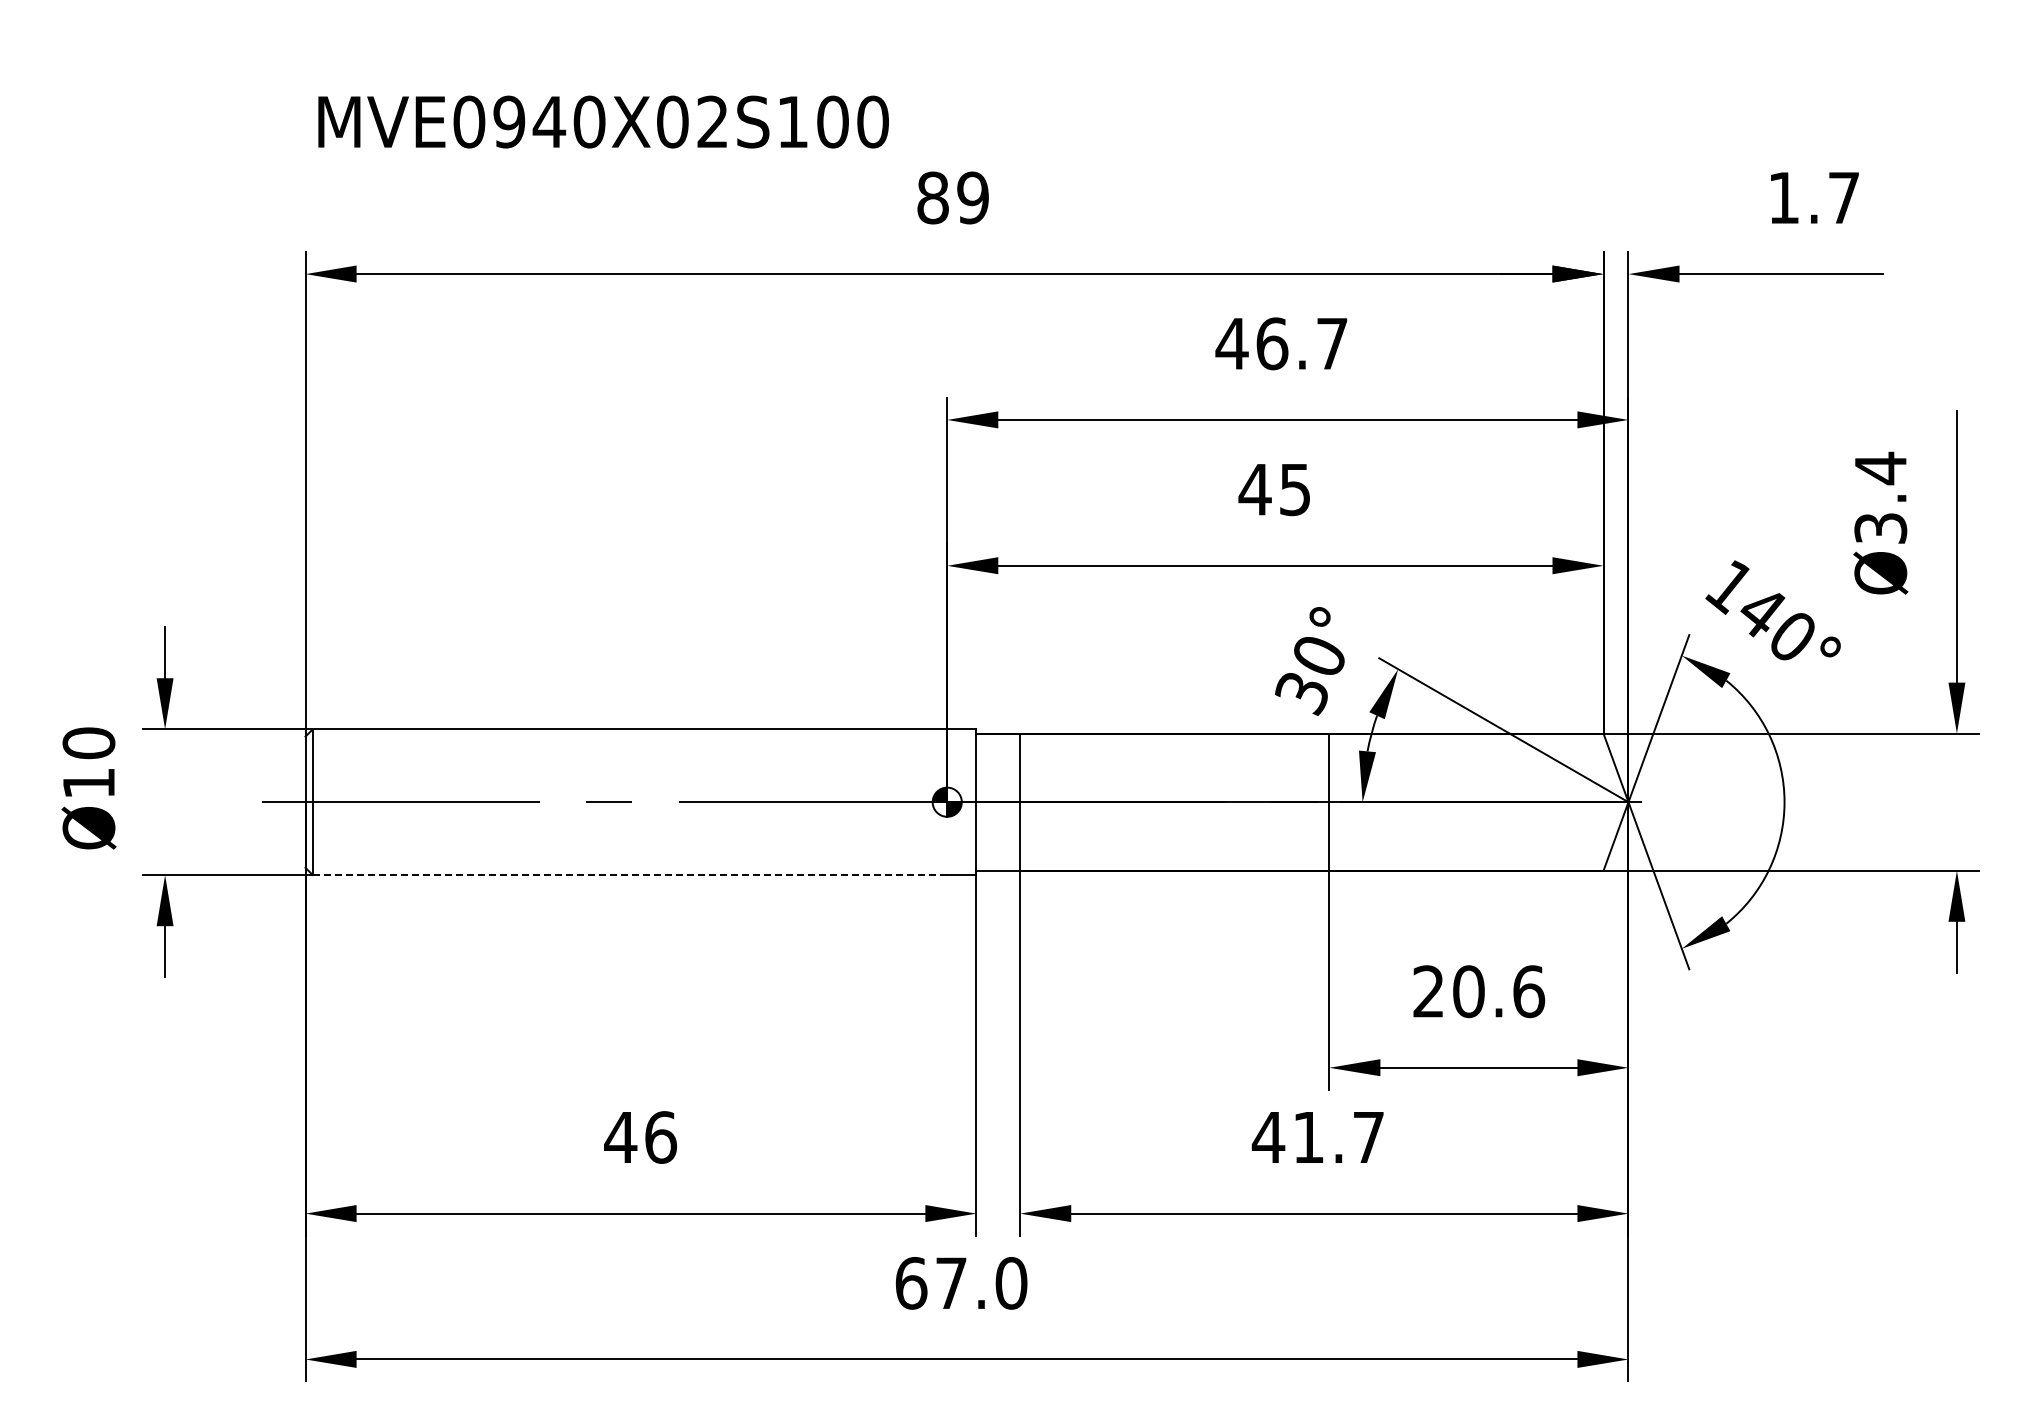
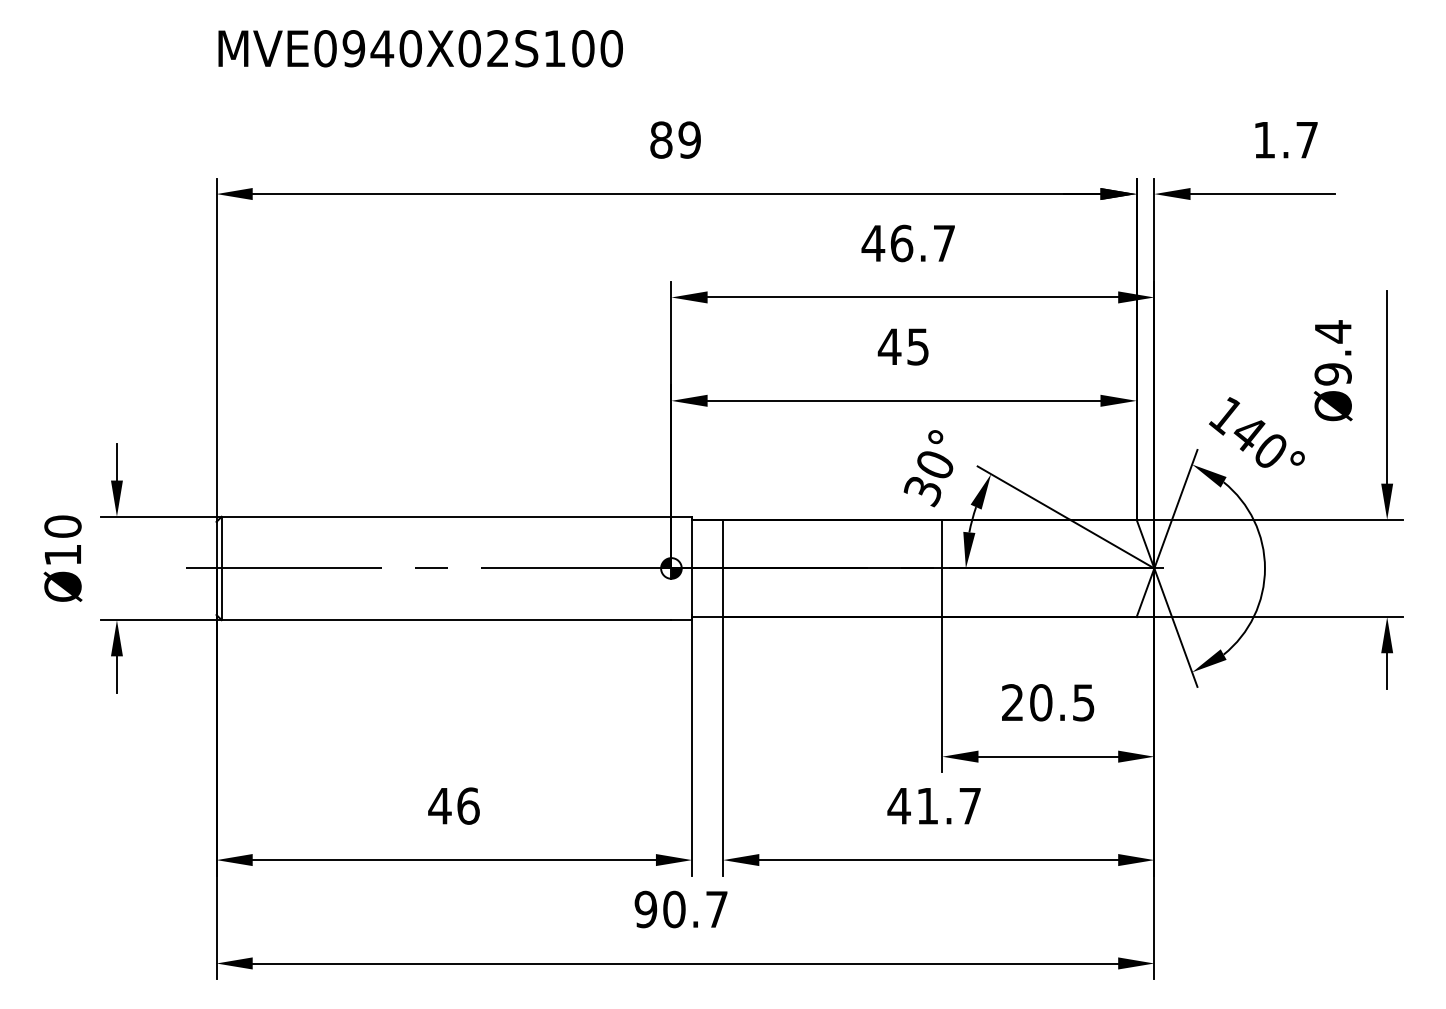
text: (603, 121) -> (420, 48), moved
text: (1880, 528) -> (1333, 374), Ø3.4 -> Ø9.4
line: (630, 875) -> (446, 620), dashed -> solid
text: (1529, 991) -> (1084, 702), 20.6 -> 20.5
text: (961, 1283) -> (681, 909), 67.0 -> 90.7

